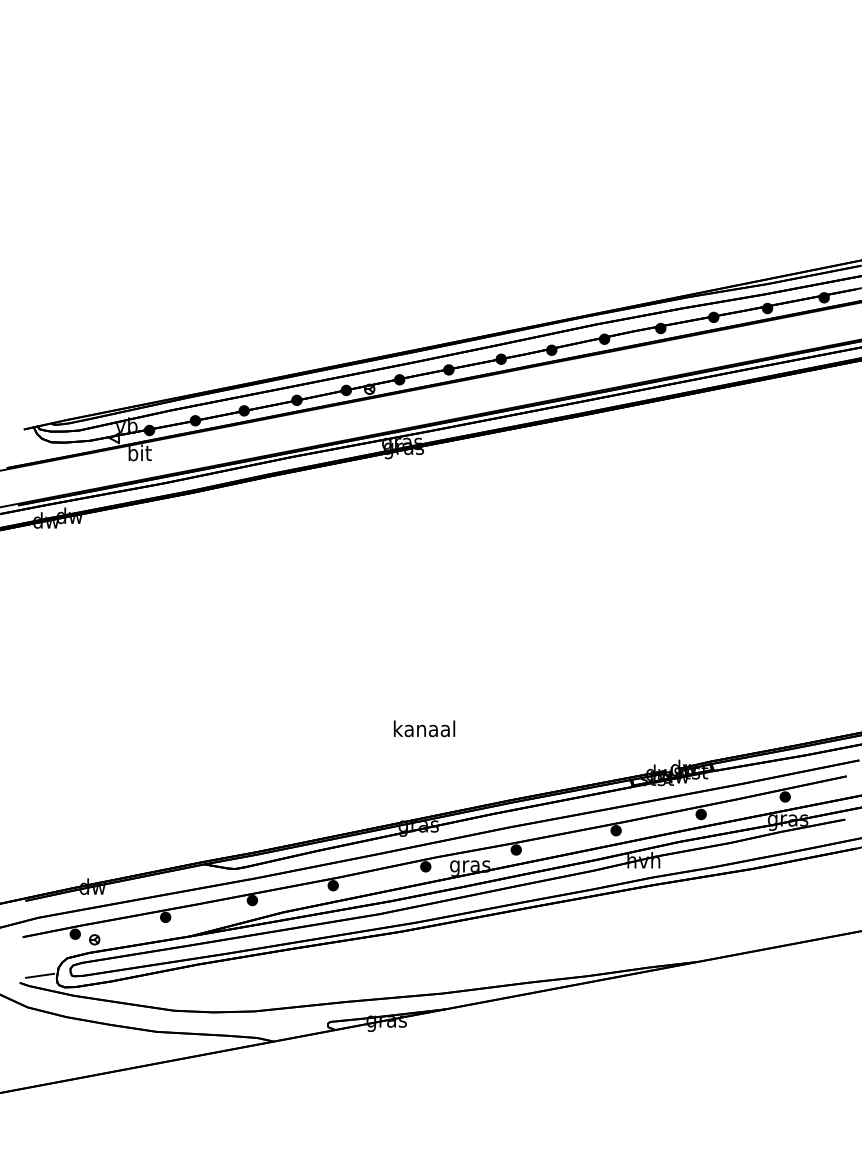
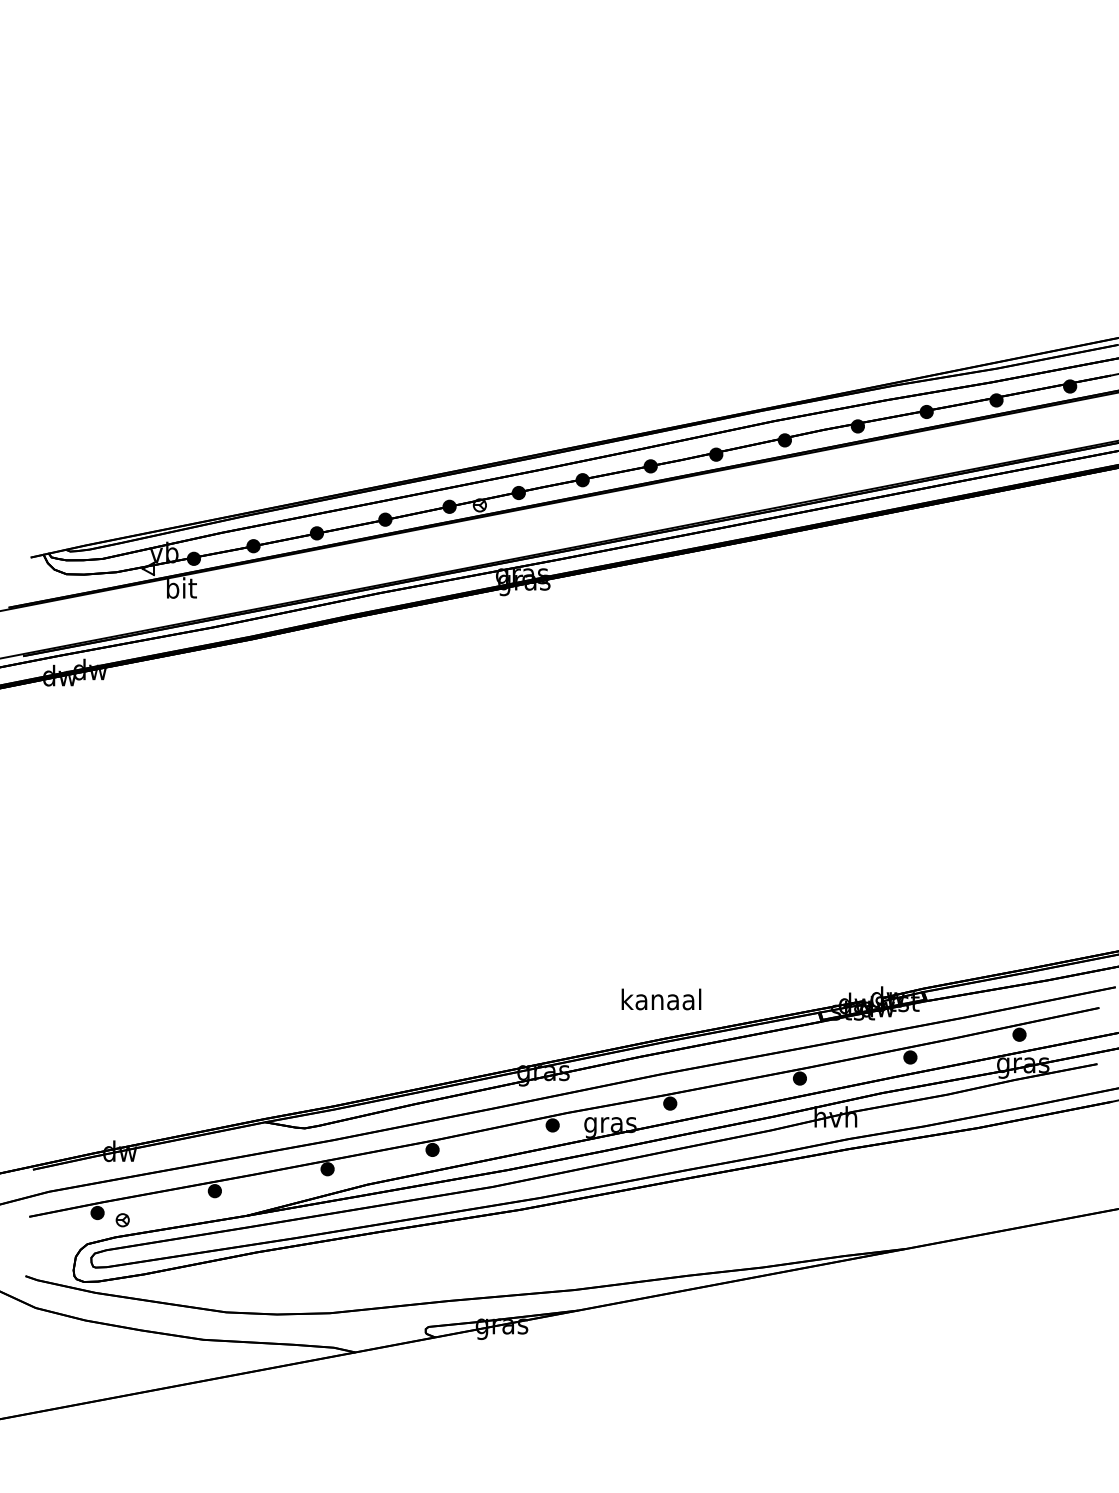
text: (424, 728) -> (661, 999), moved
line: (40, 975) -> (52, 1266), removed

